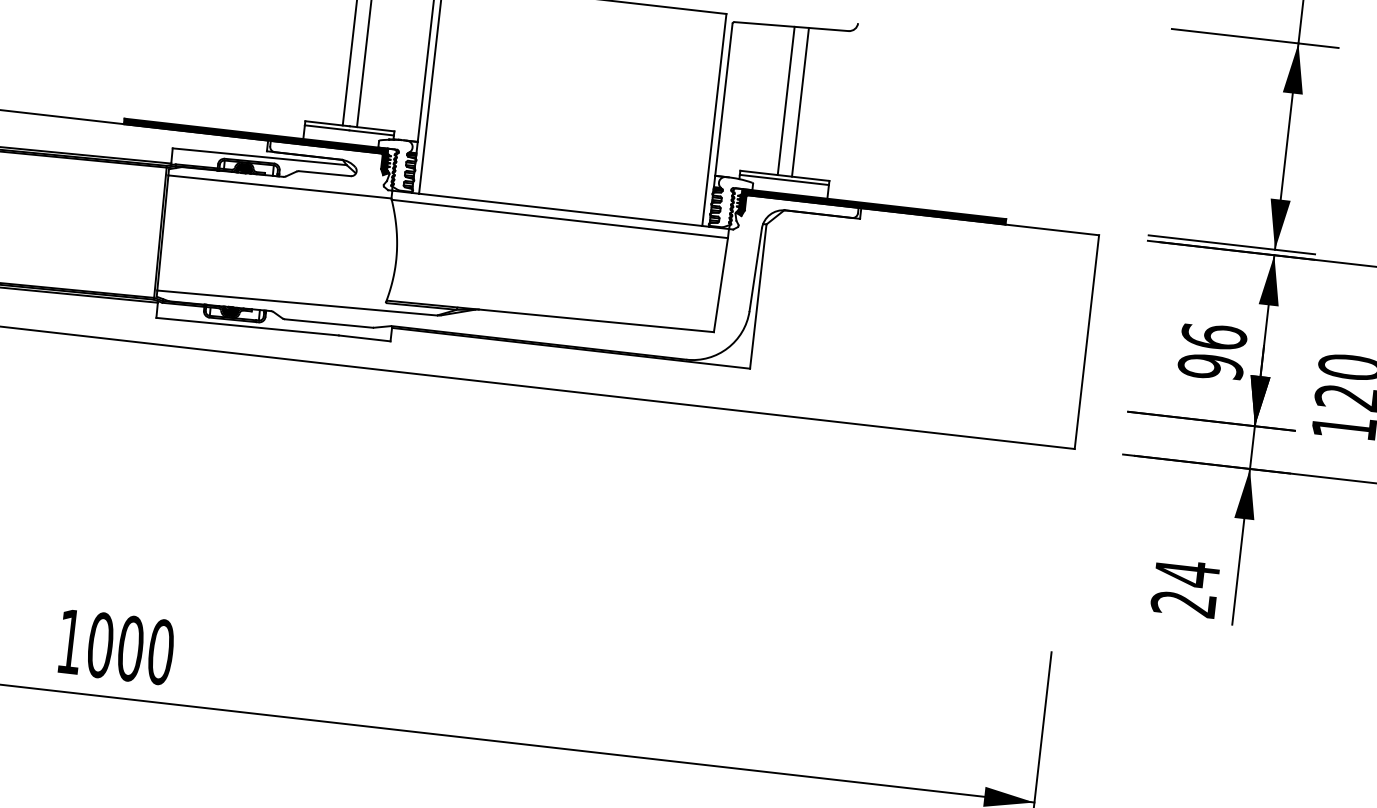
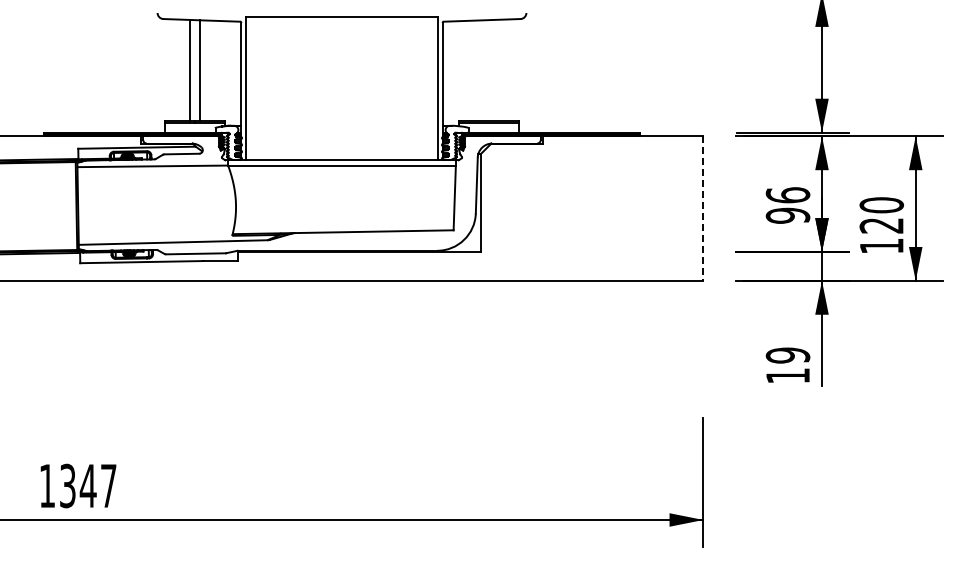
line: (786, 101) -> (484, 70), removed
line: (799, 101) -> (493, 69), removed
line: (1086, 343) -> (703, 209), solid -> dashed
text: (1184, 588) -> (787, 365), 24 -> 19
text: (129, 647) -> (87, 485), 1000 -> 1347

